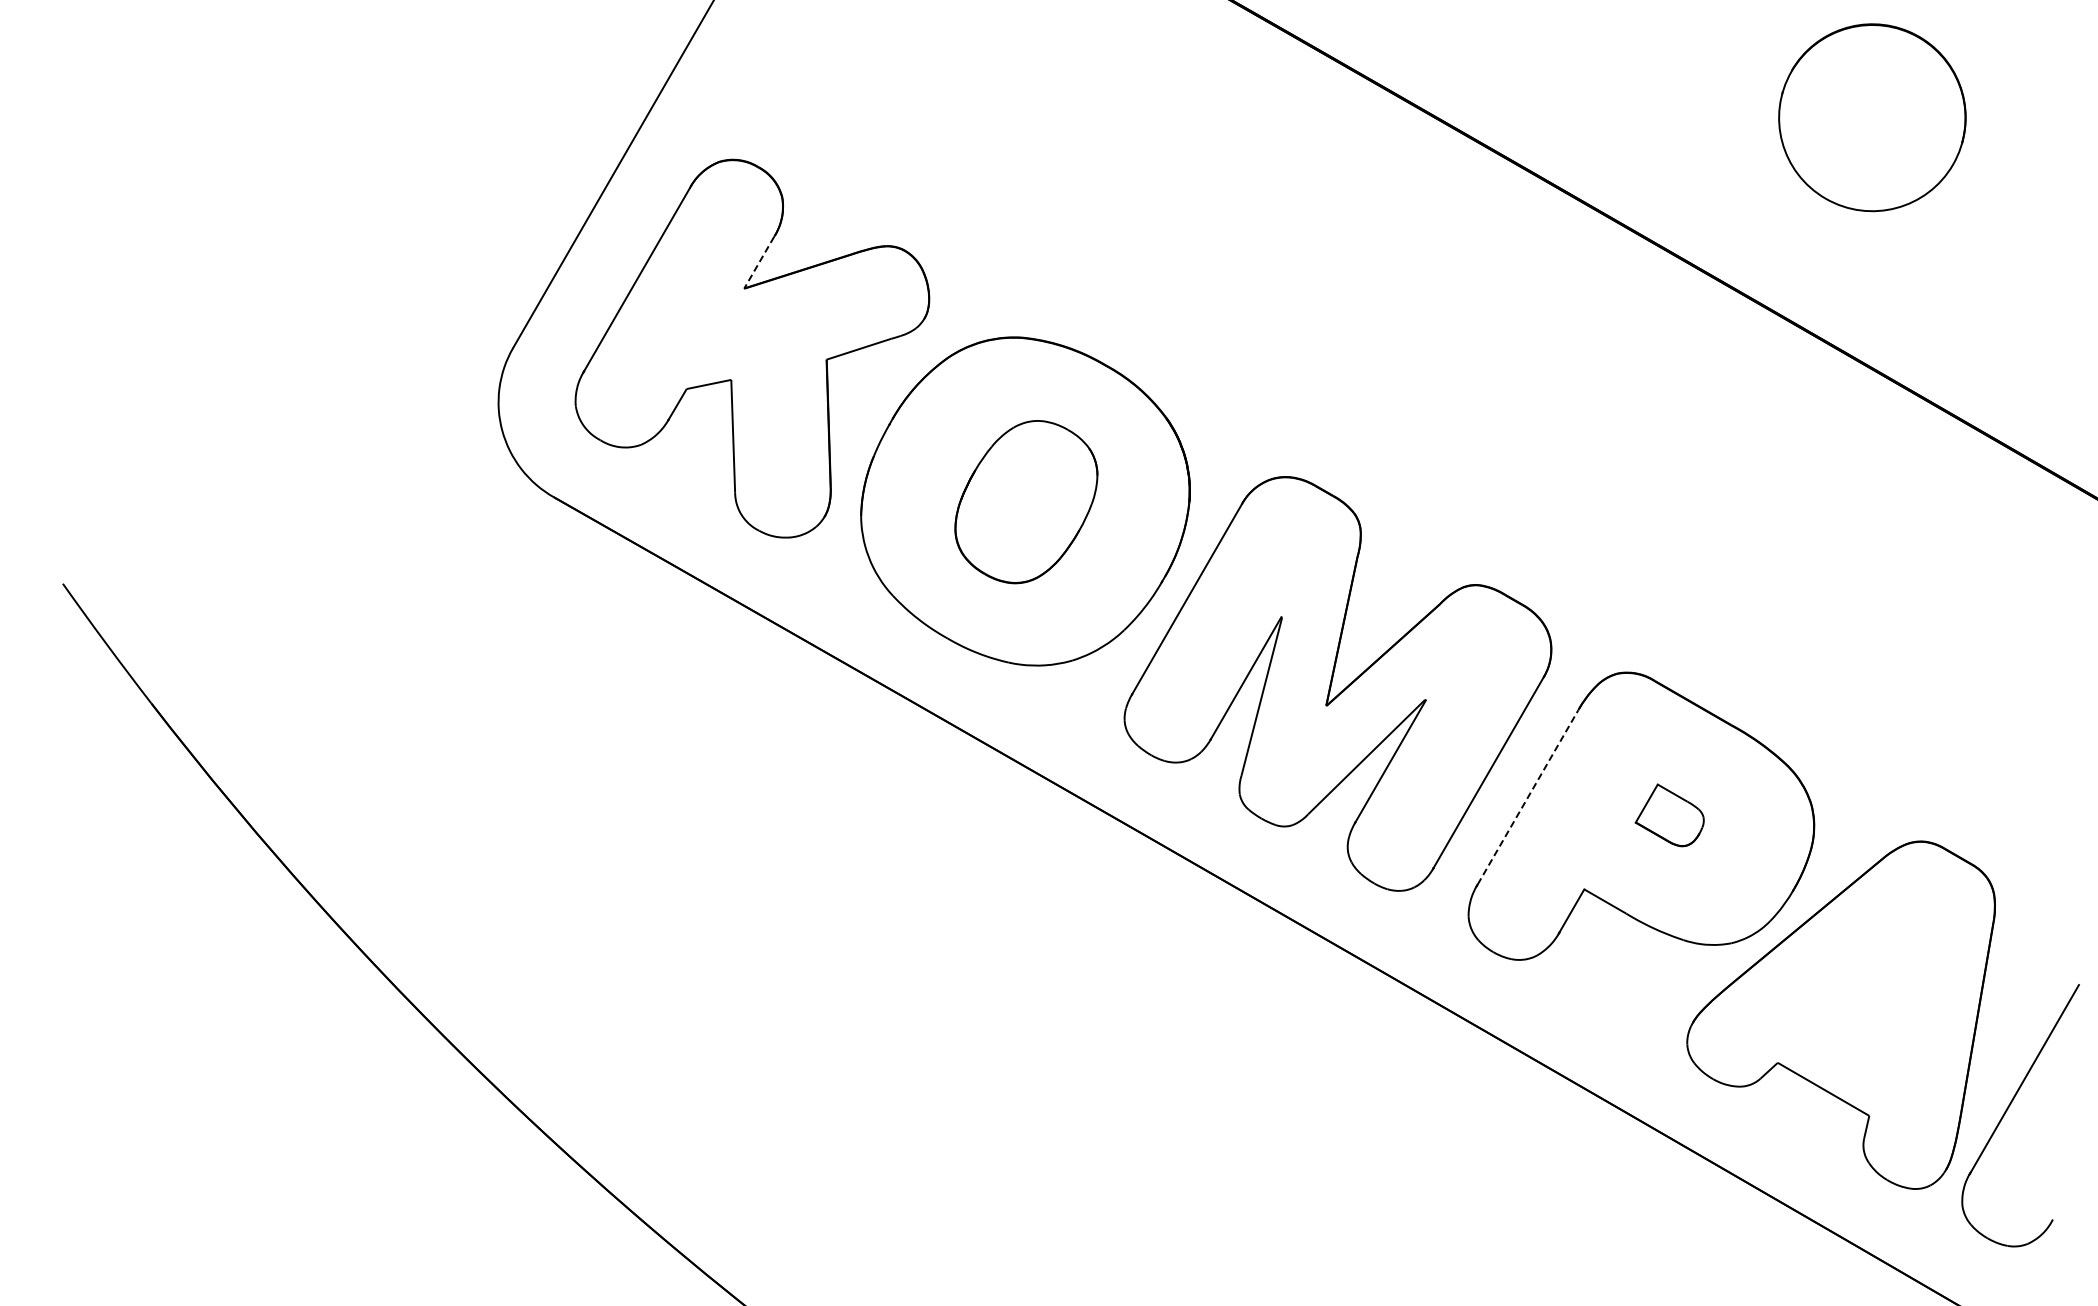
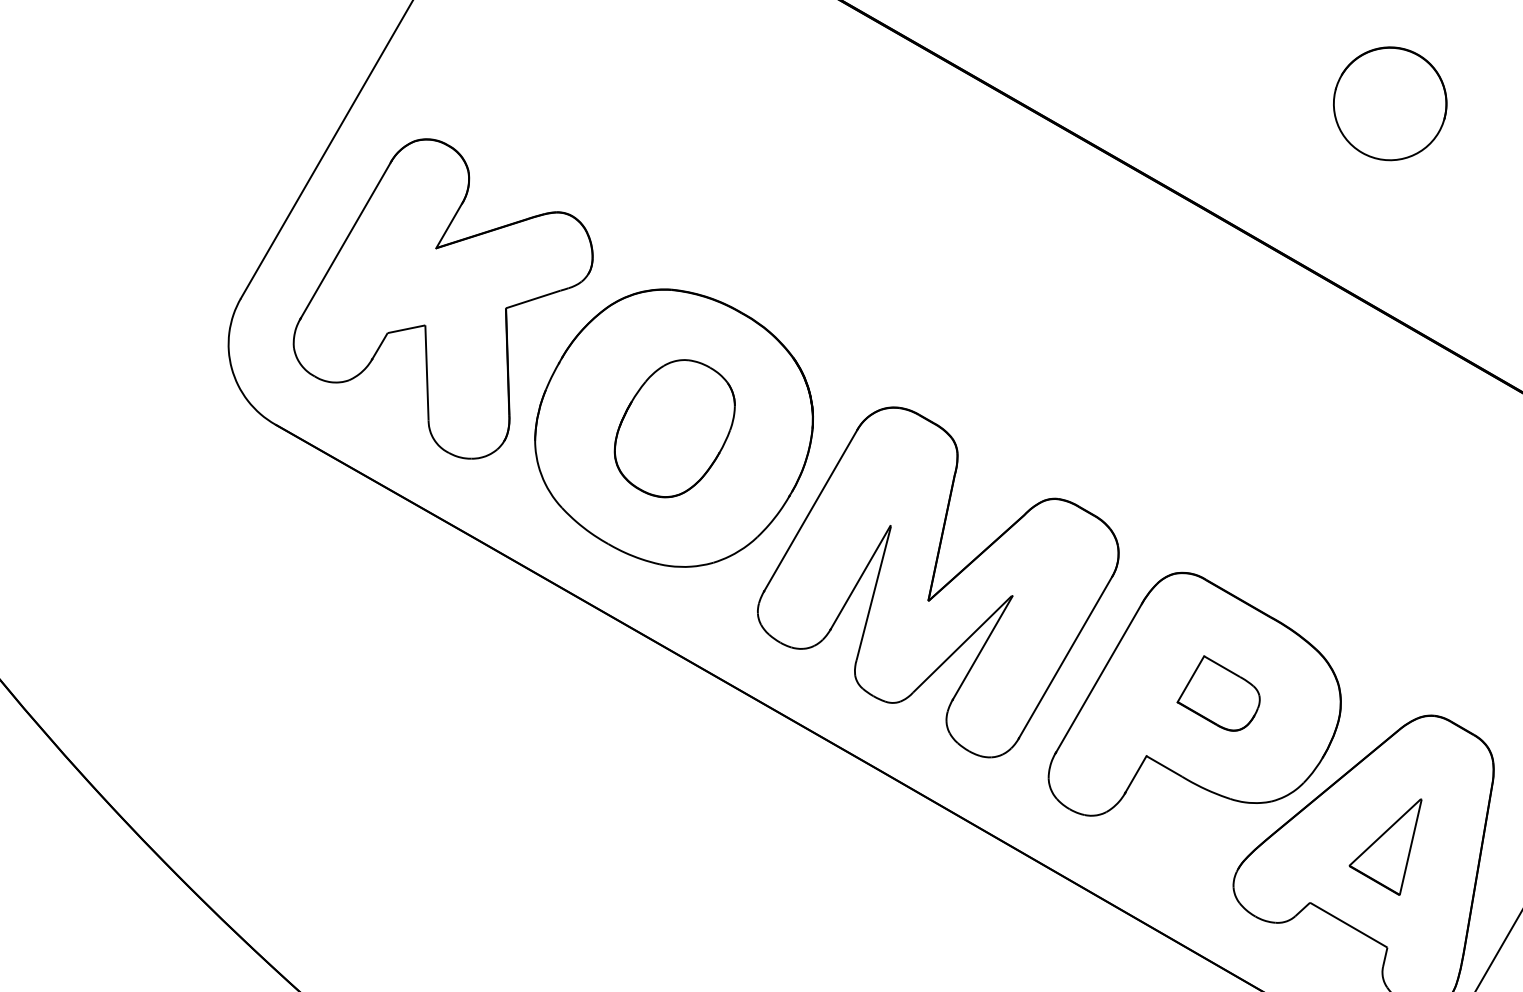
part: (1872, 117) -> (1390, 103), size x0.71
line: (759, 262) -> (449, 226), dashed -> solid
line: (1527, 797) -> (1098, 678), dashed -> solid
part: (1669, 815) -> (1218, 693), size x1.43
part: (1866, 996) -> (1385, 846), added

